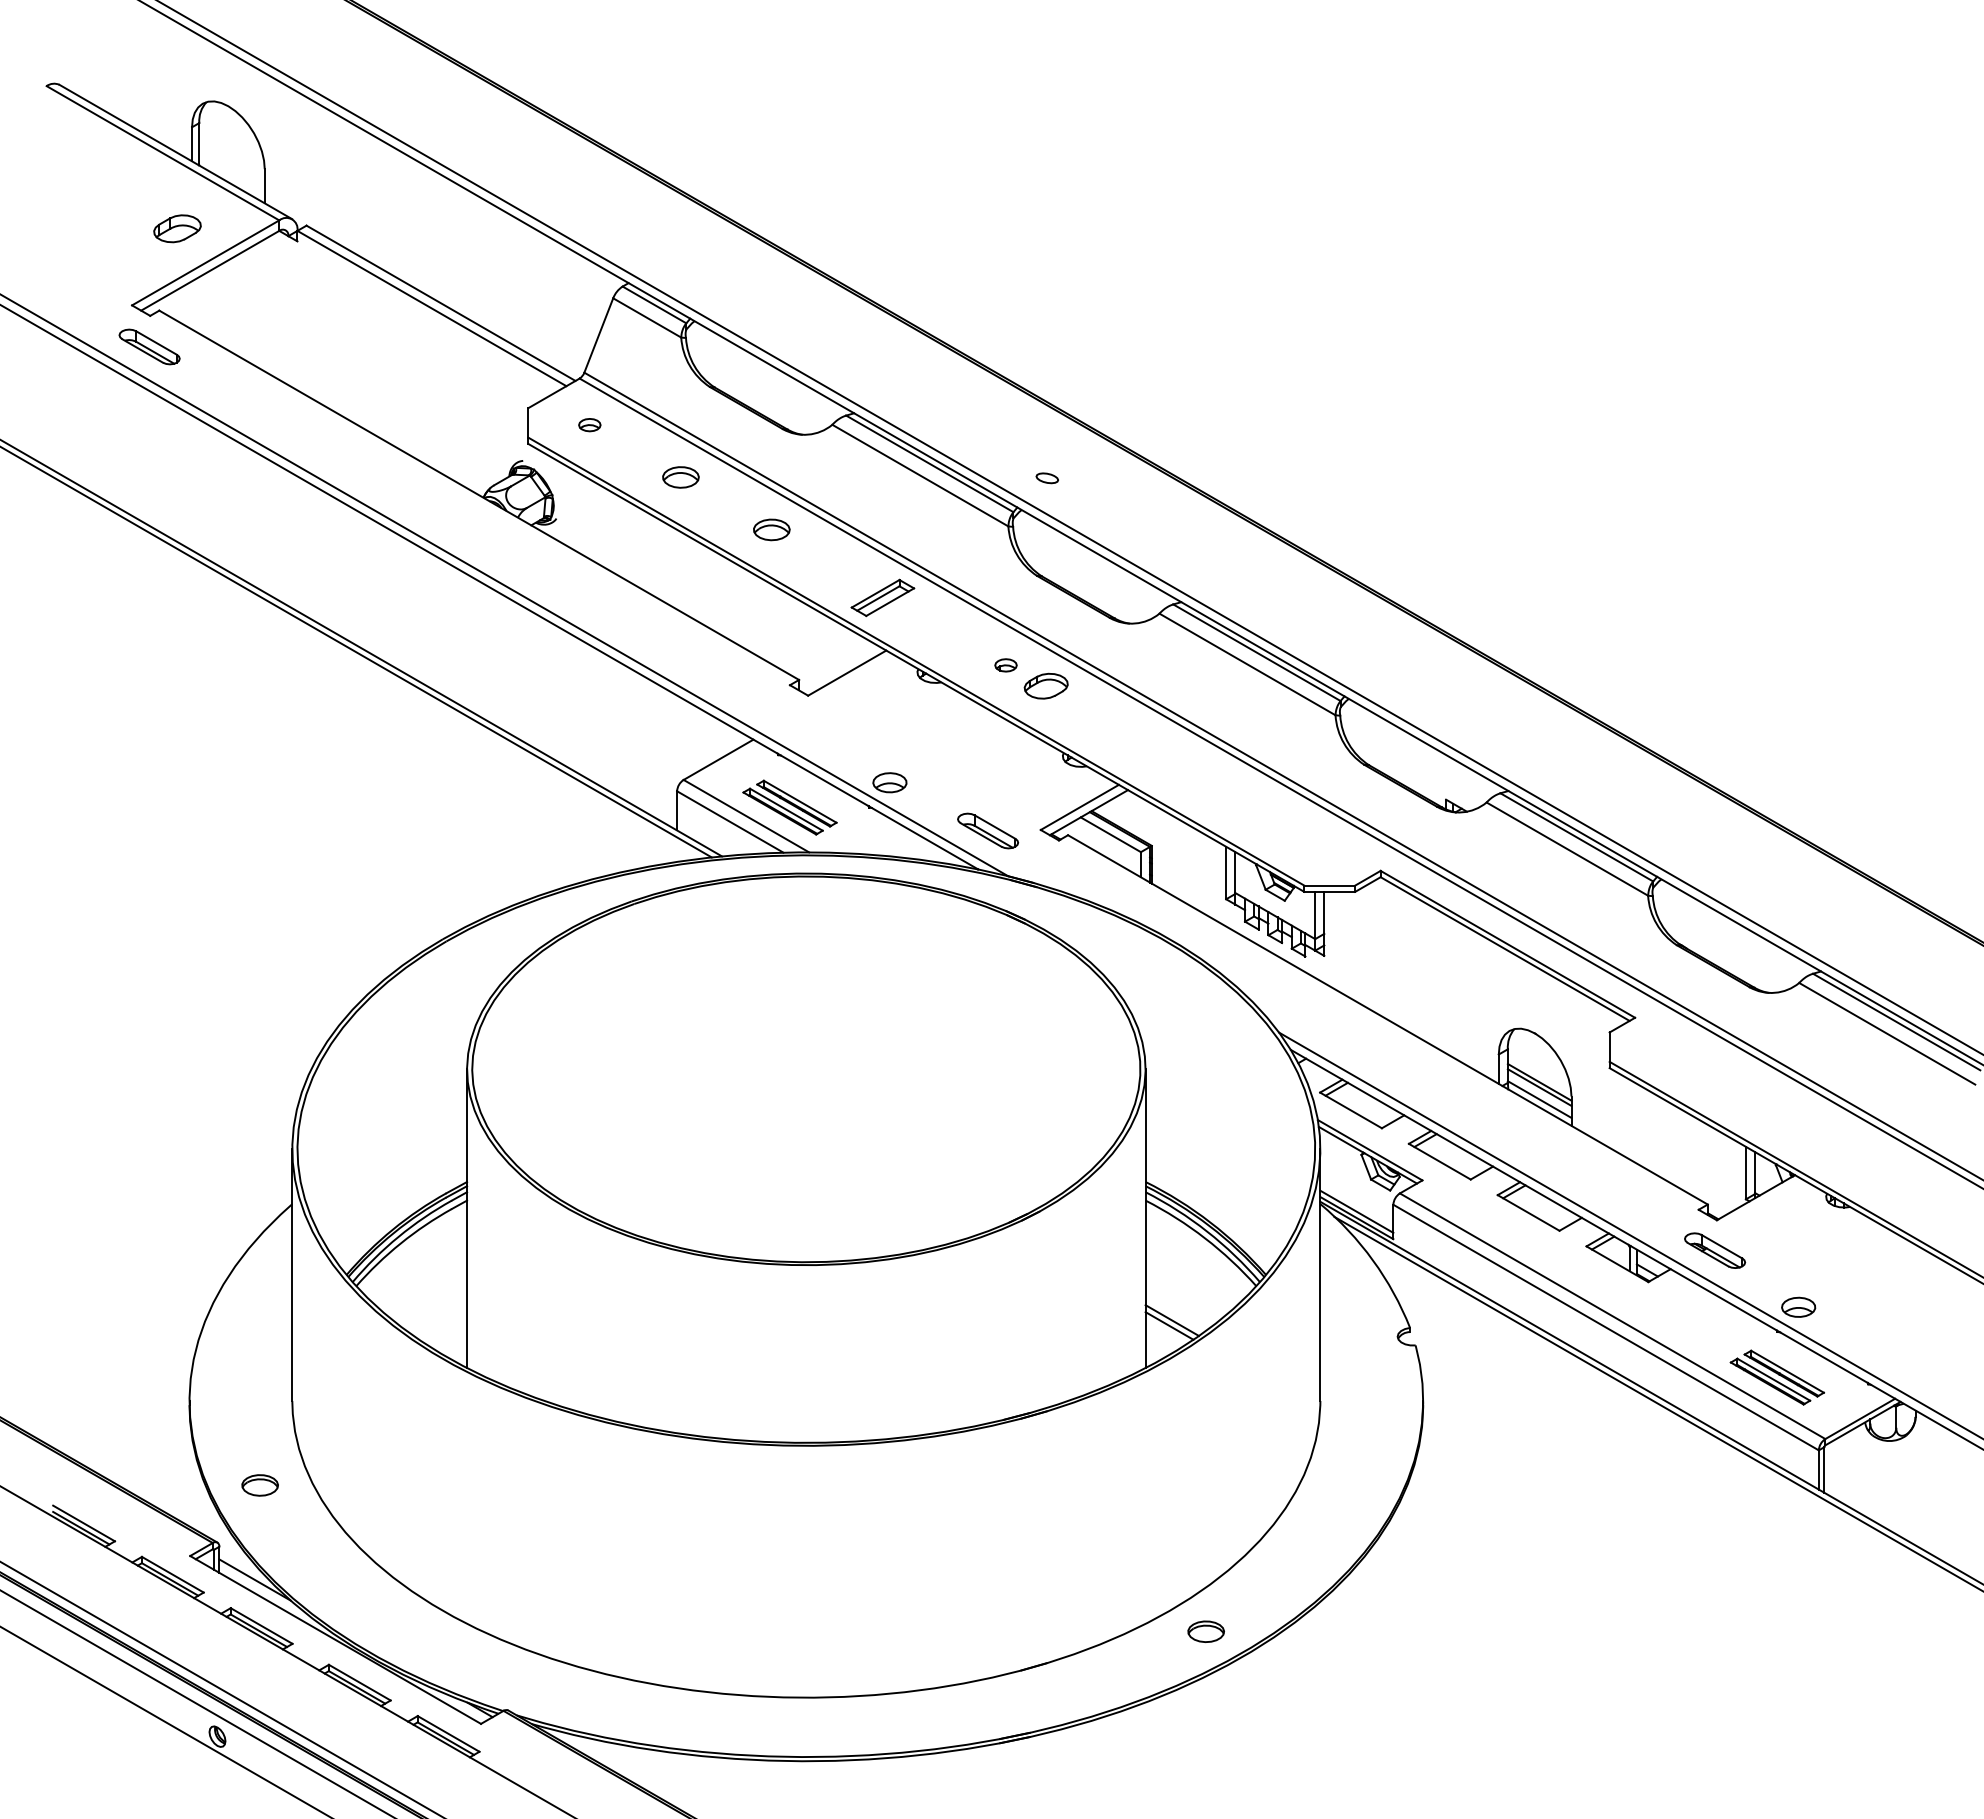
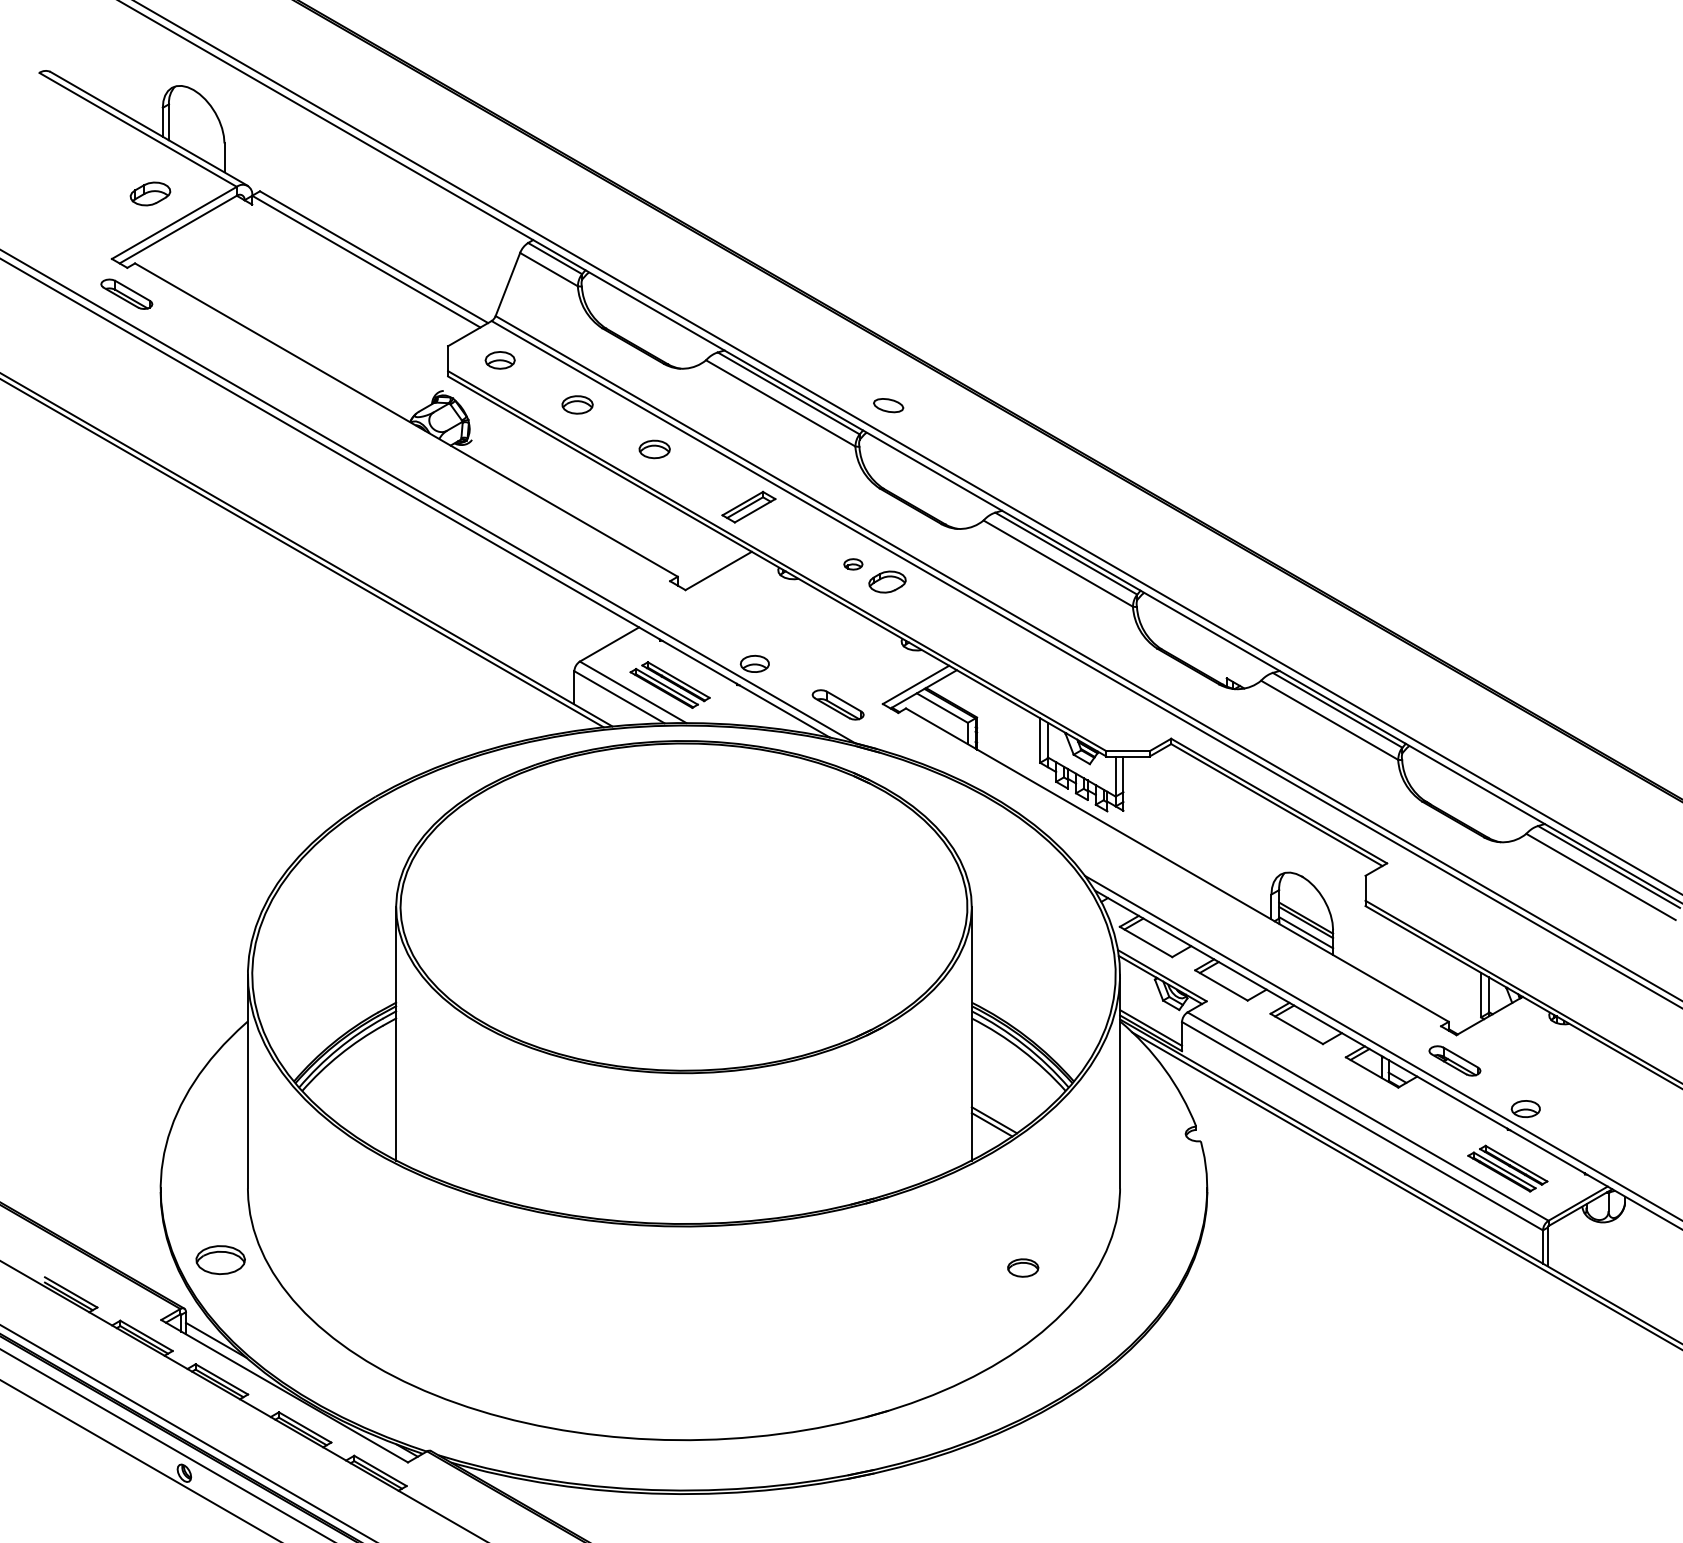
part: (589, 425) -> (500, 360), size x1.6
part: (1046, 478) -> (887, 405), size x1.6
part: (259, 1485) -> (220, 1260), size x1.6
part: (1205, 1631) -> (1022, 1267), moved

